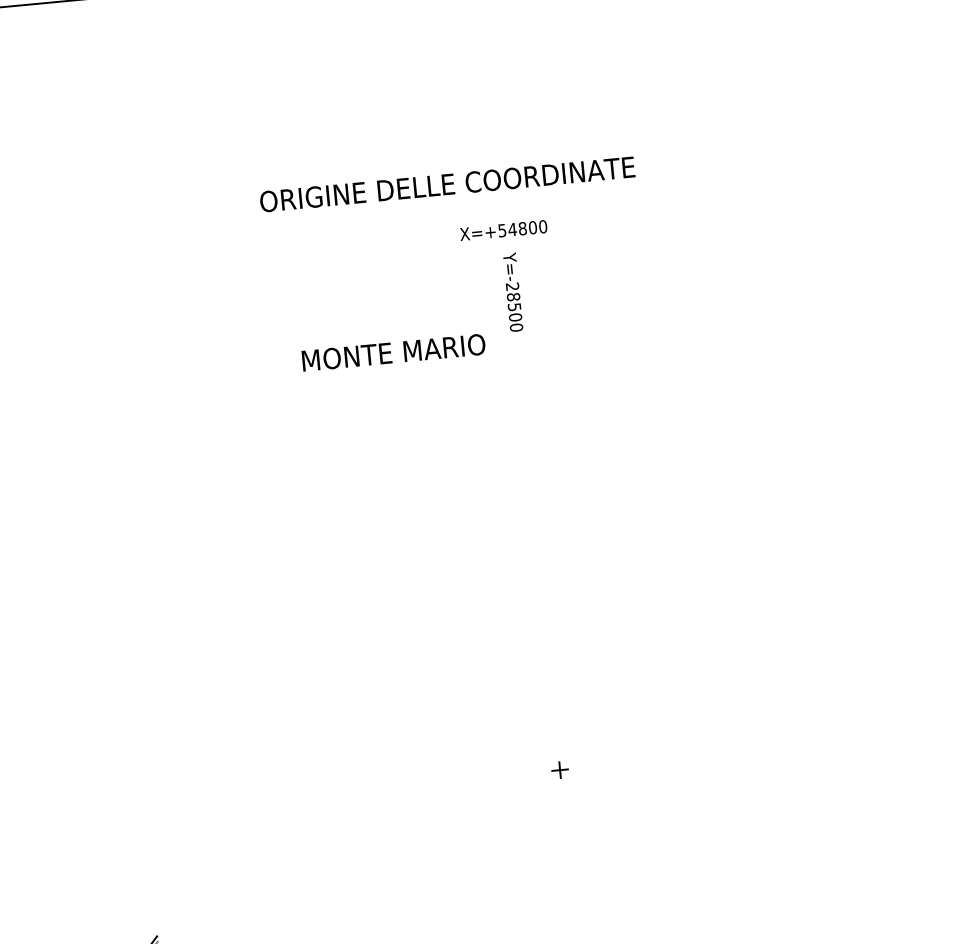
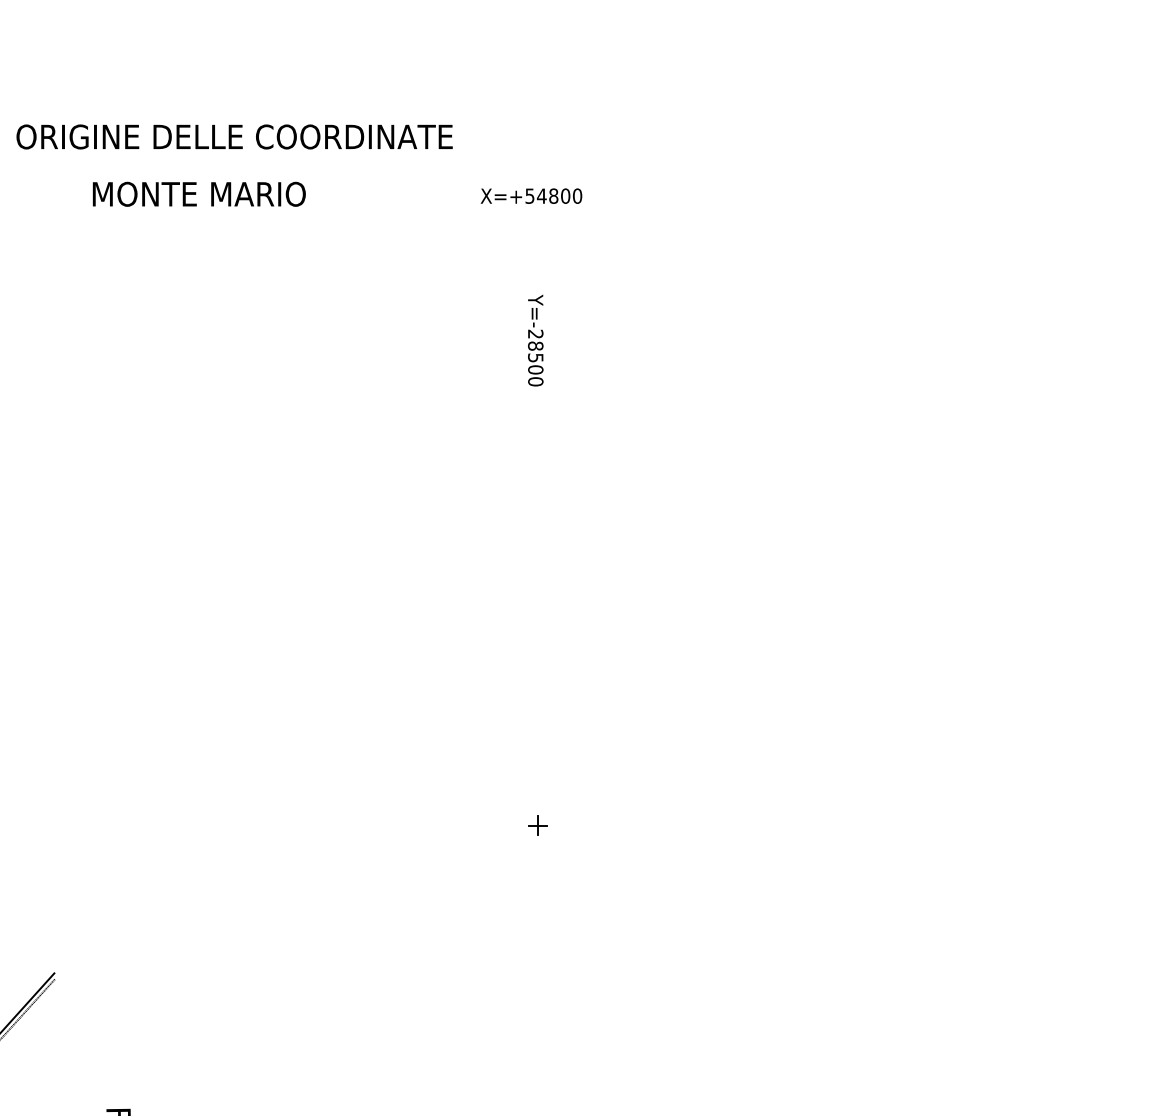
text: (447, 184) -> (234, 136), moved
text: (512, 292) -> (535, 340), moved
text: (393, 352) -> (198, 193), moved

